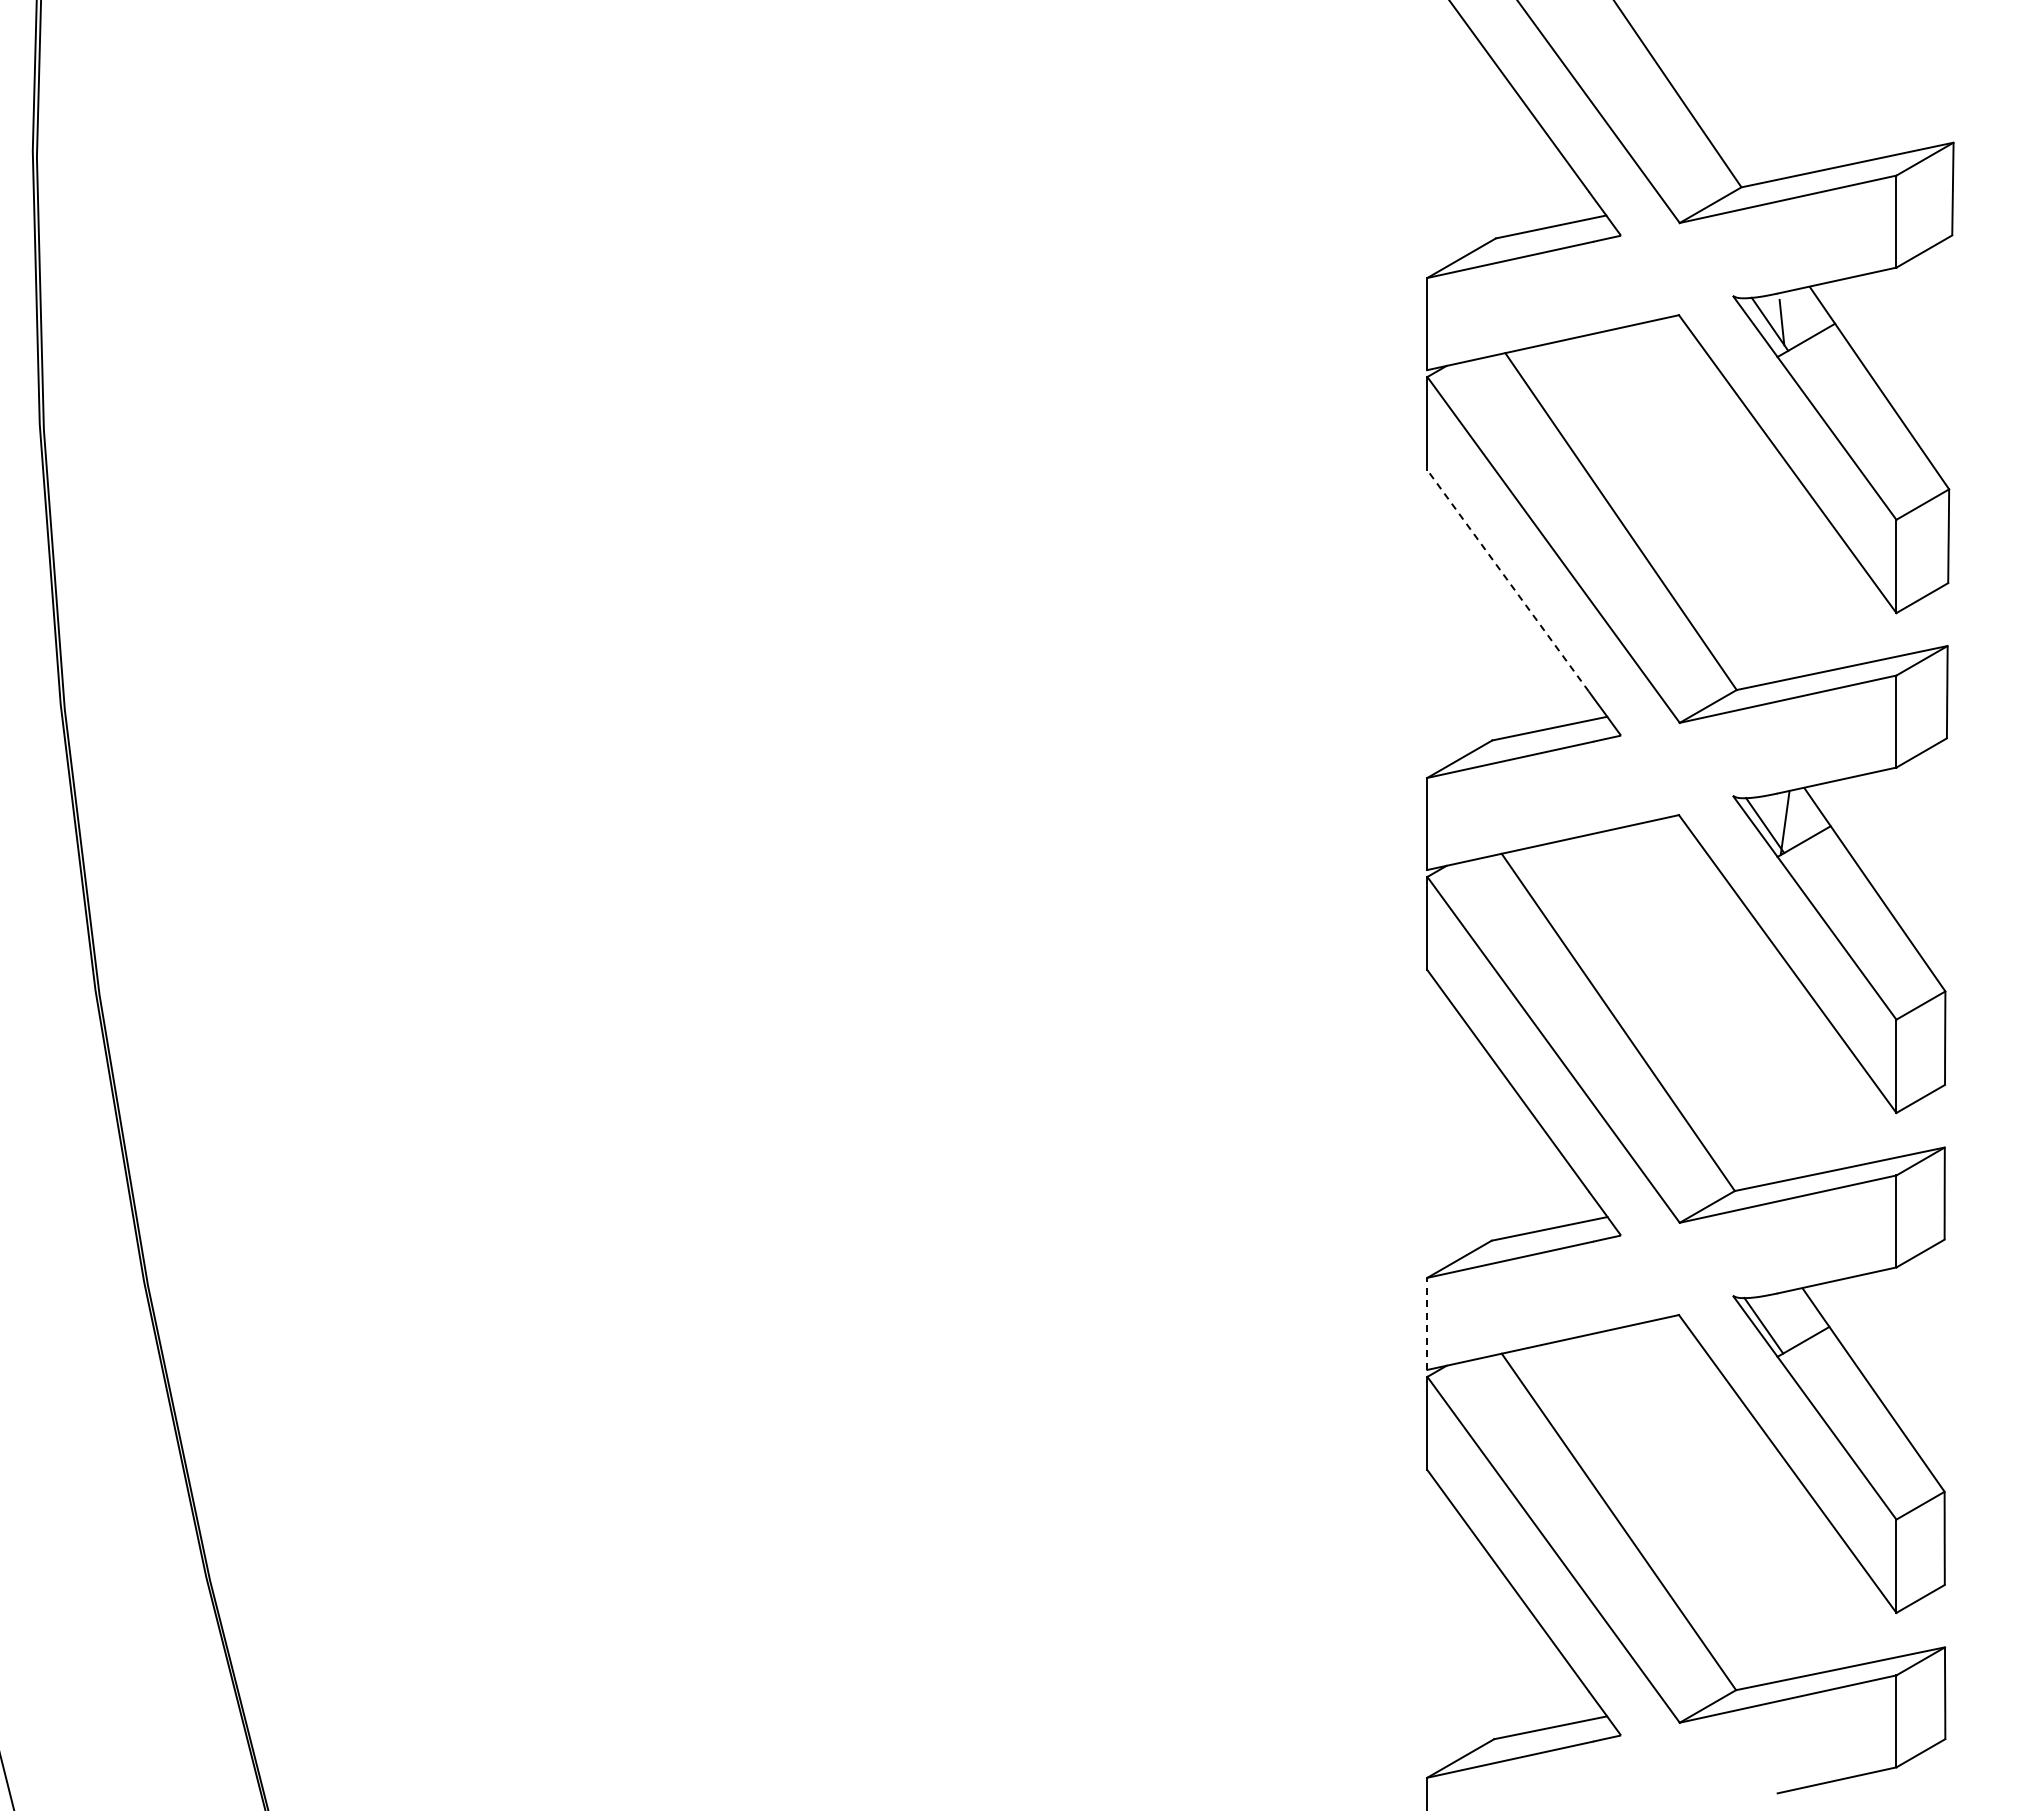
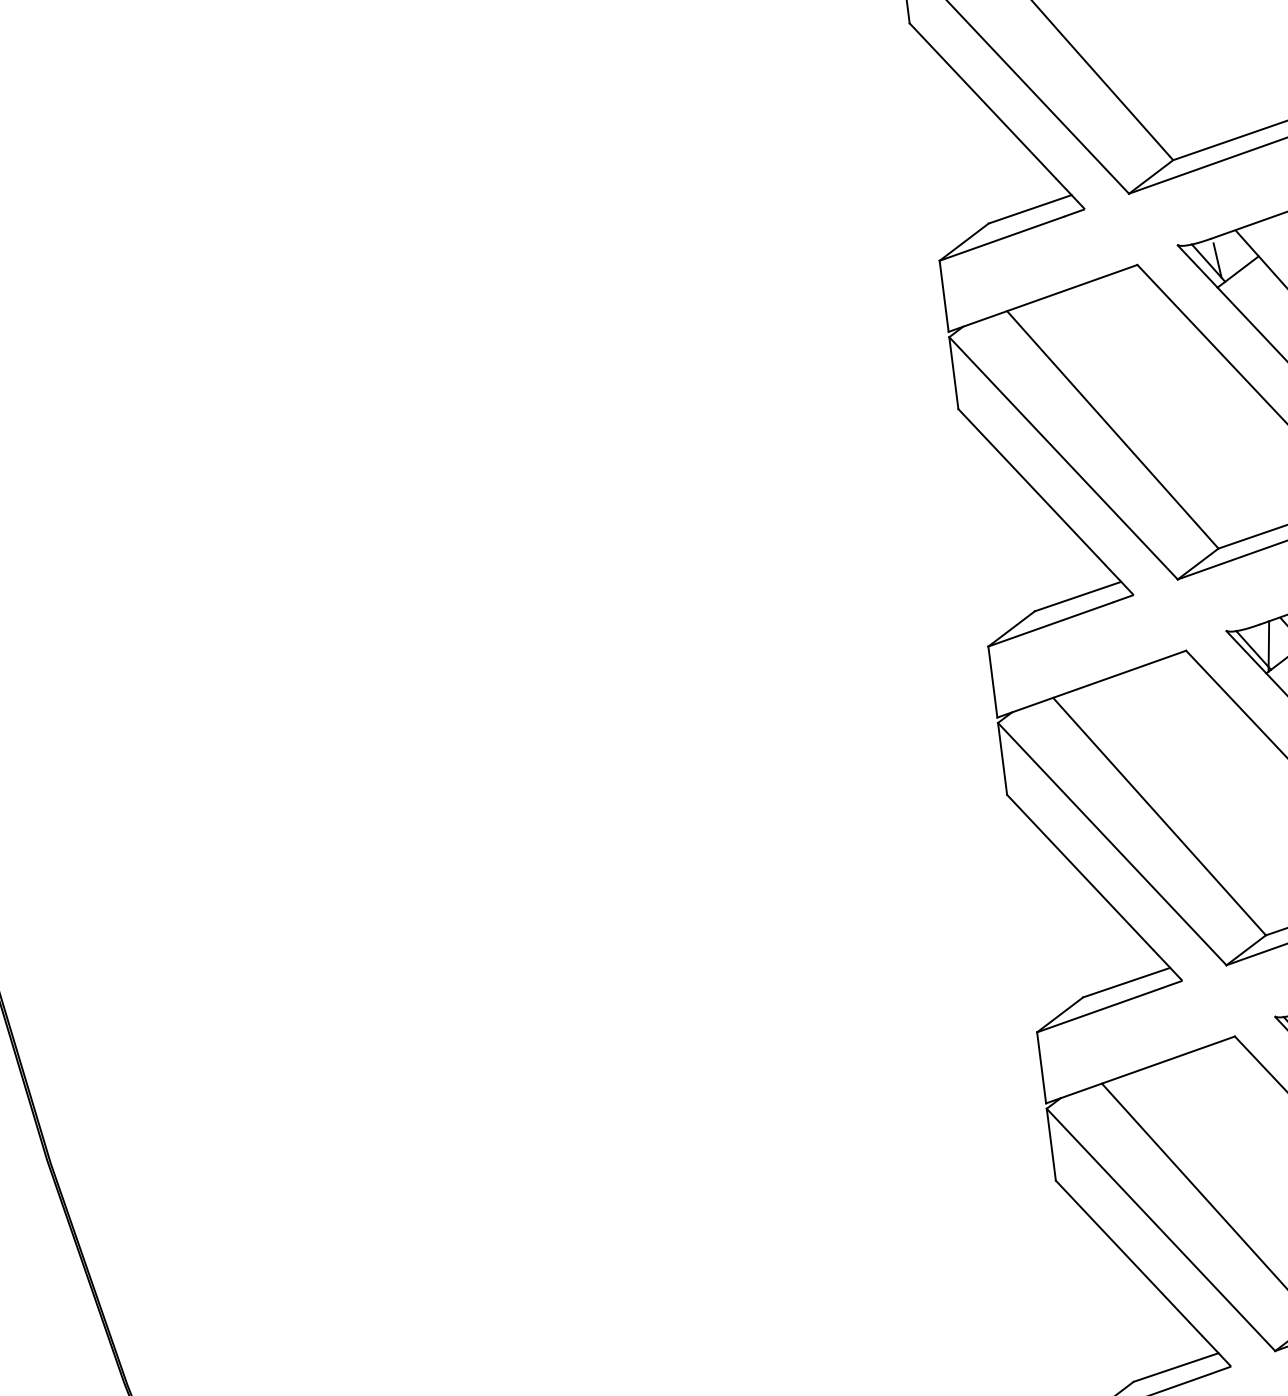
line: (1508, 580) -> (1031, 486), dashed -> solid
line: (1427, 1323) -> (1041, 1067), dashed -> solid

